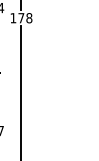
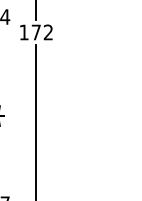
text: (29, 18) -> (48, 32), 178 -> 172

